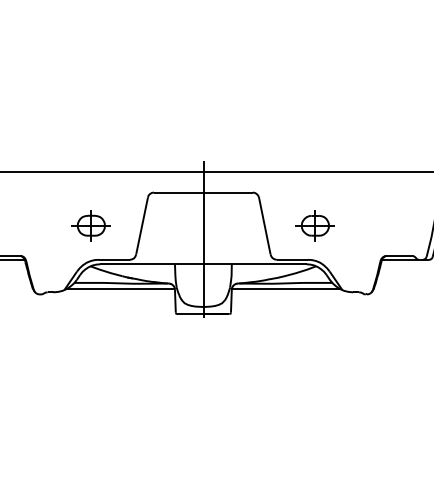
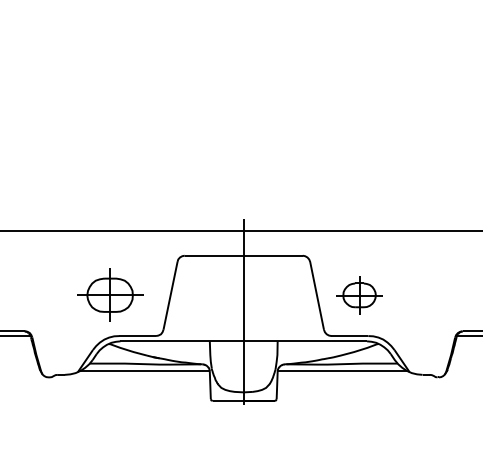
part: (90, 225) -> (108, 295), size x1.4
part: (314, 225) -> (358, 295), moved

